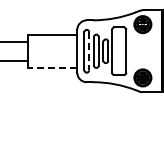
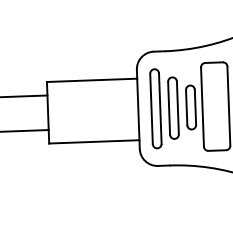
line: (89, 51) -> (160, 109), dashed -> solid
line: (52, 67) -> (93, 141), dashed -> solid

